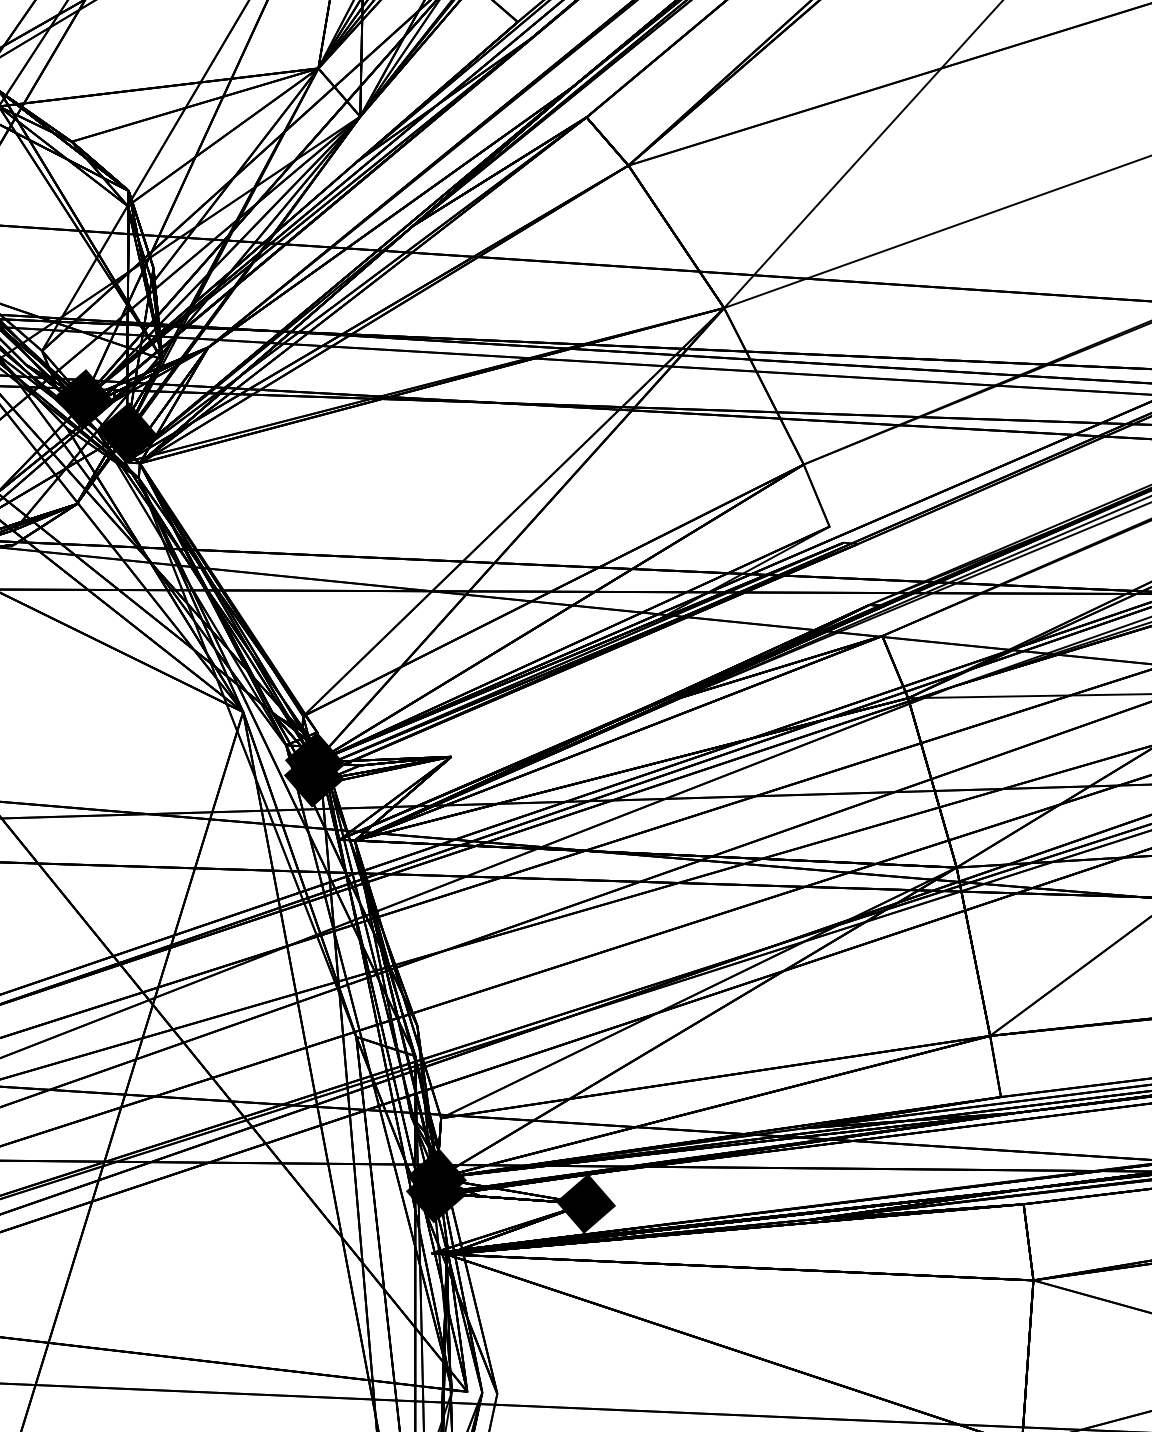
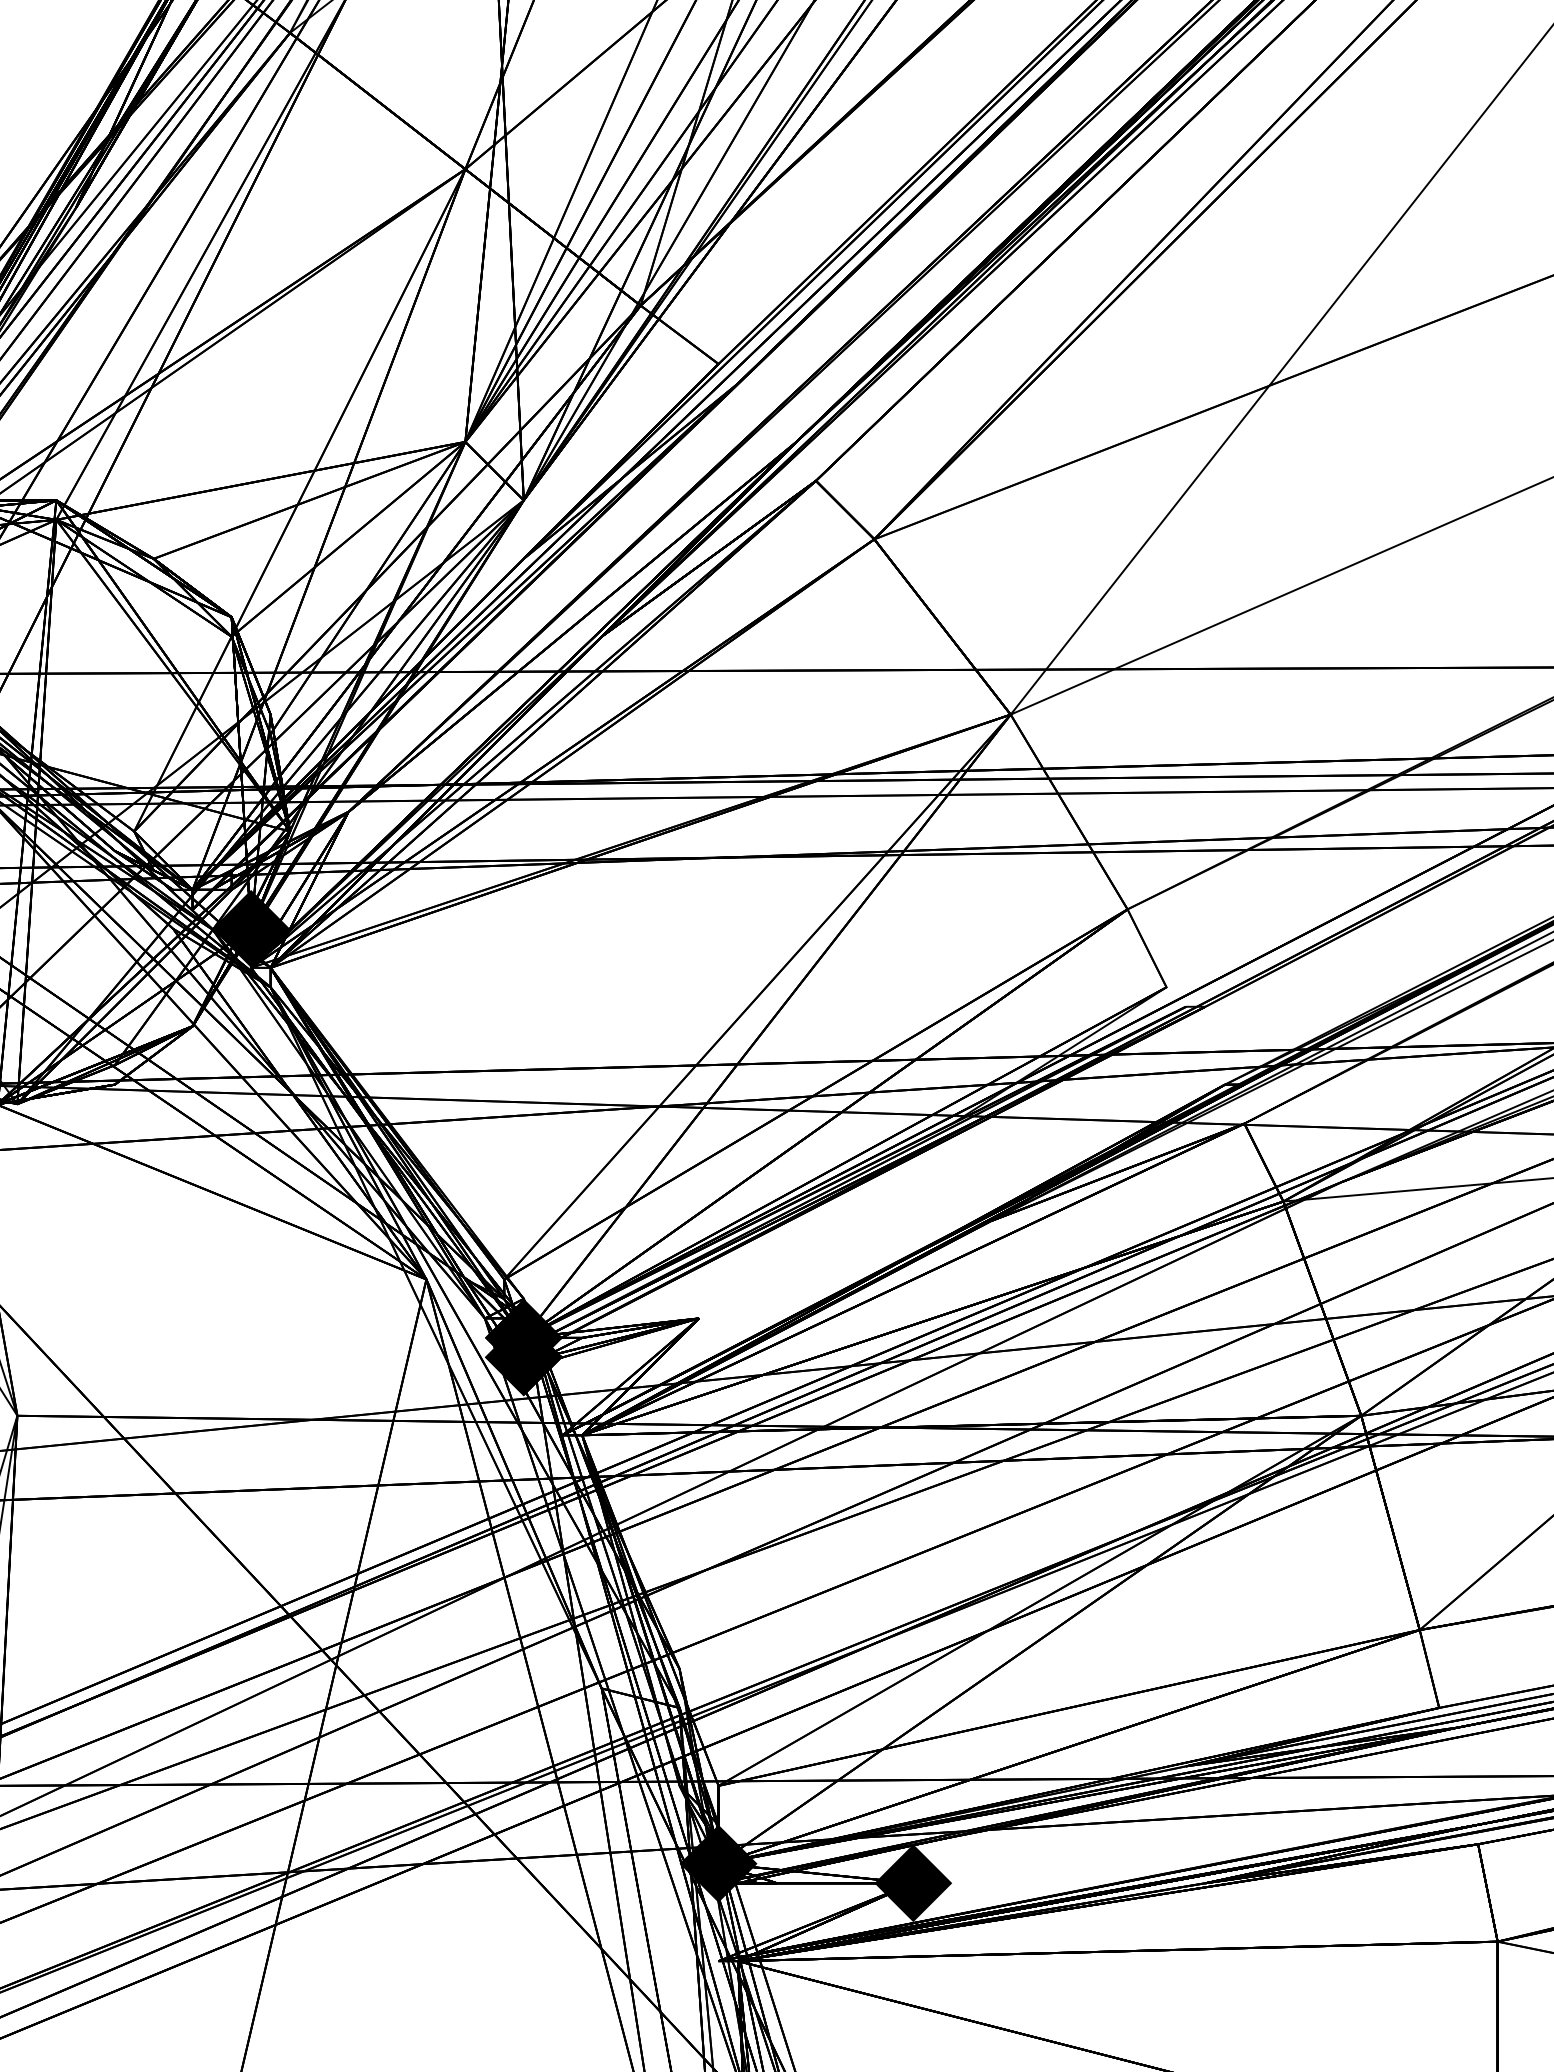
fill: (83, 398) -> (192, 889), removed
fill: (435, 1193) -> (718, 1883), removed

